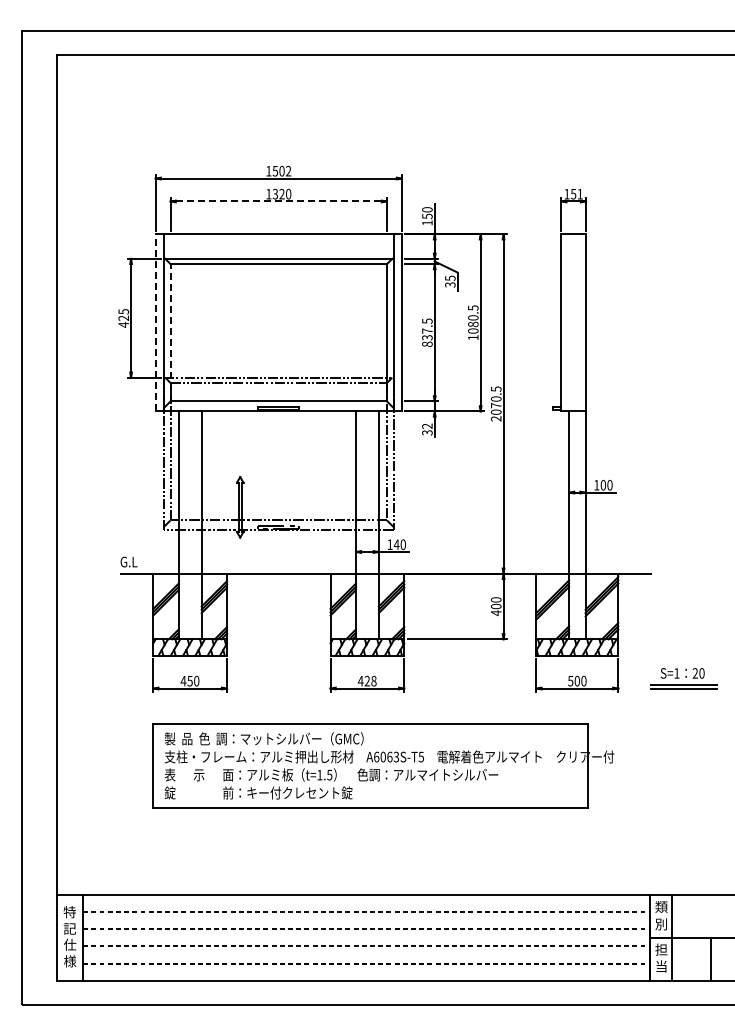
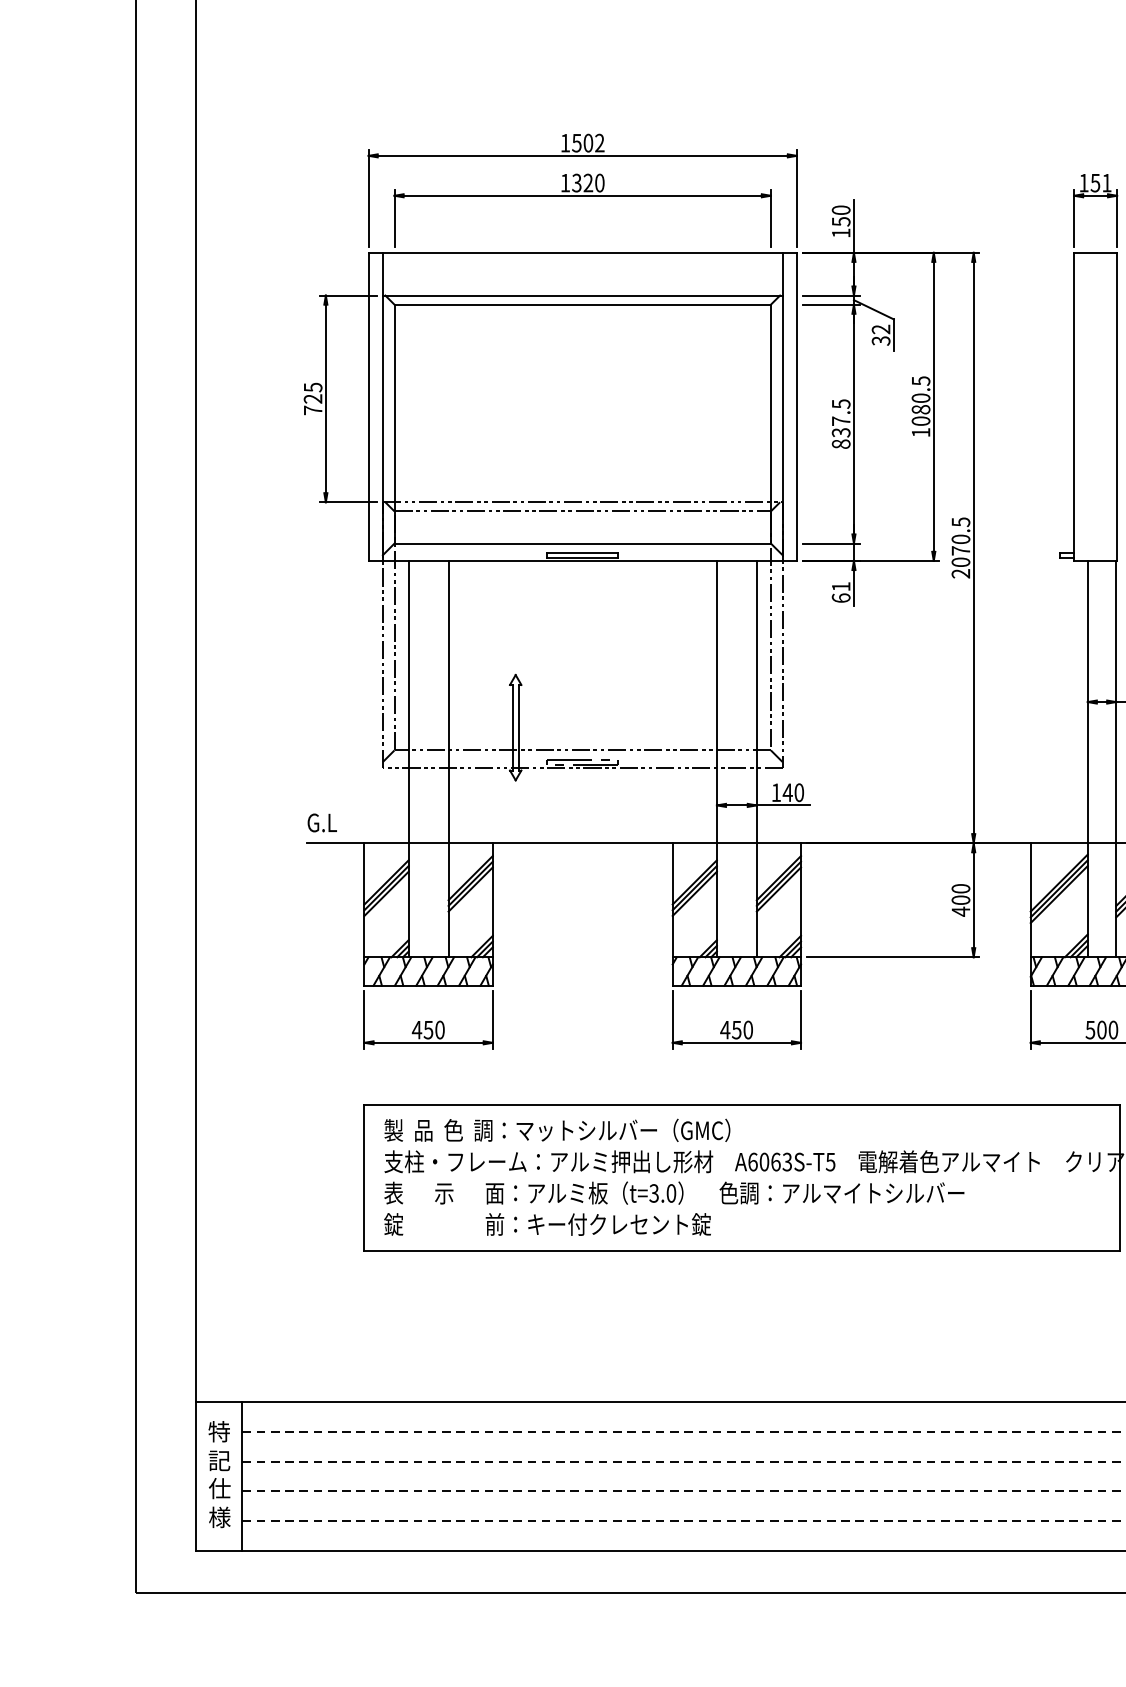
line: (278, 201) -> (582, 195), dashed -> solid
text: (450, 278) -> (881, 329), 35 -> 32
line: (155, 322) -> (368, 406), dashed -> solid
text: (123, 324) -> (312, 409), 425 -> 725
line: (170, 332) -> (394, 423), dashed -> solid
text: (427, 429) -> (841, 592), 32 -> 61
text: (370, 680) -> (742, 1028), 428 -> 450
text: (324, 774) -> (662, 1192), t=1.5 -> t=3.0

